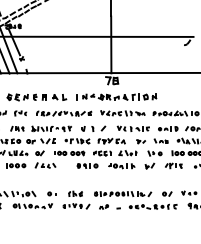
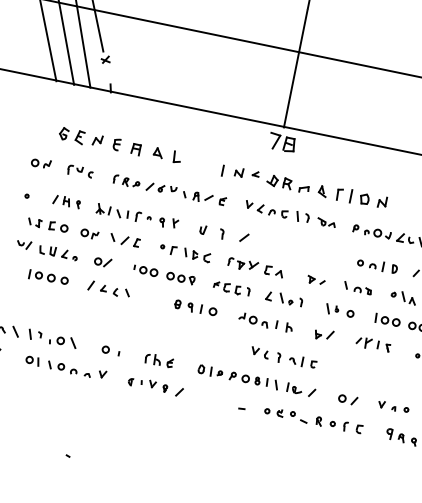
part: (116, 96) -> (304, 185), moved
part: (132, 128) -> (282, 357), moved
part: (103, 206) -> (211, 398), removed

